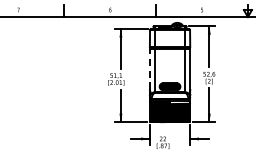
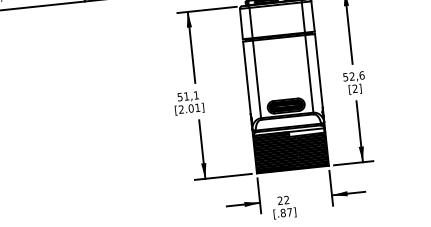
line: (149, 68) -> (246, 77), dashed -> solid

